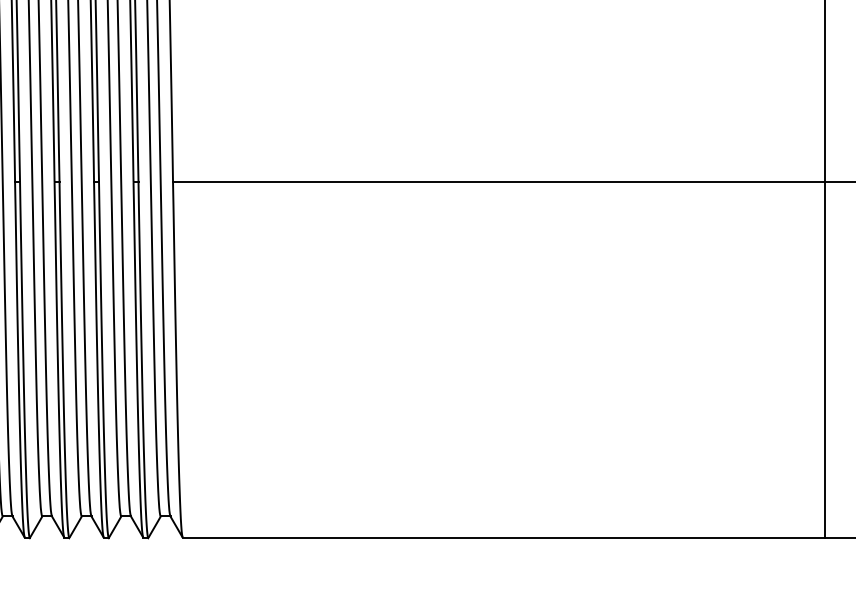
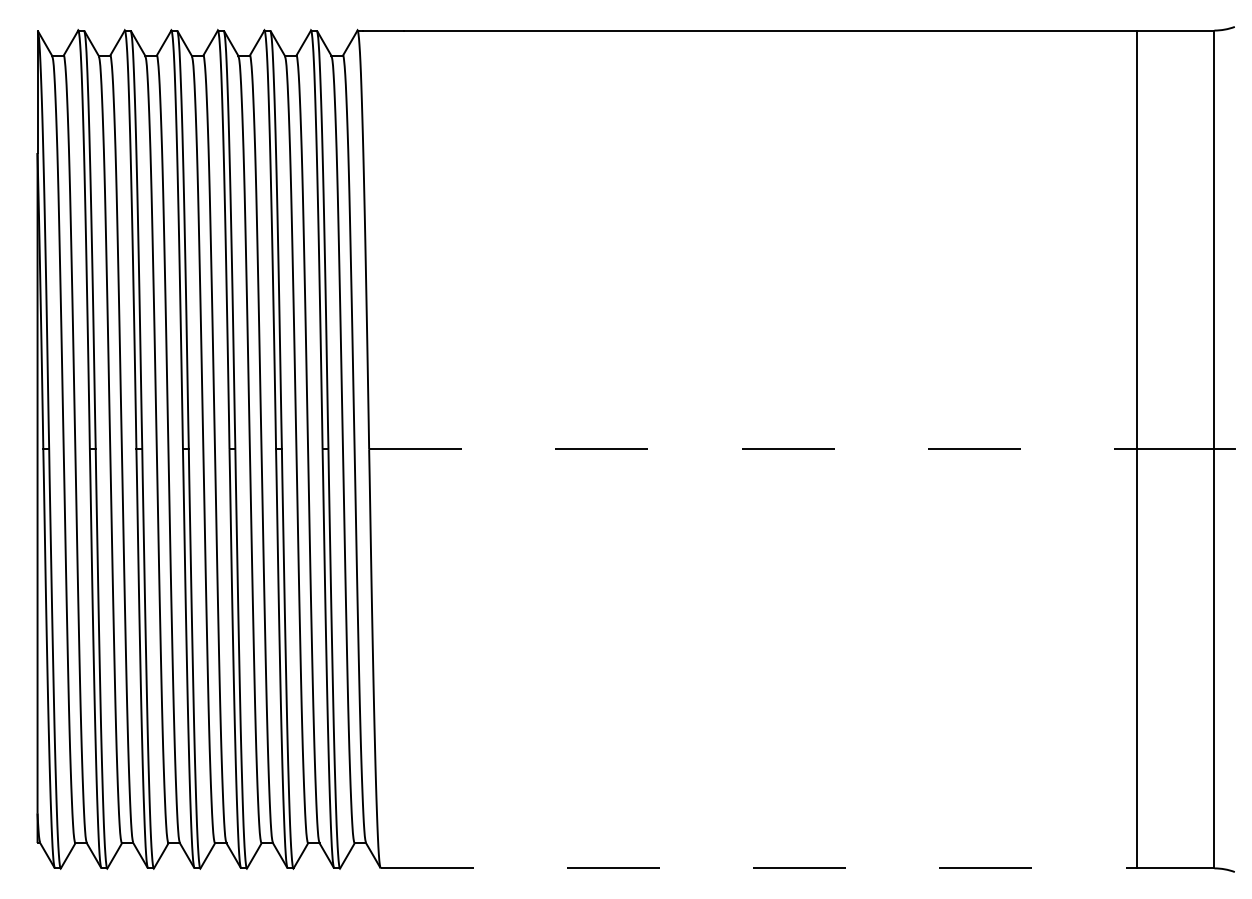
line: (499, 182) -> (753, 449), solid -> dashed
line: (504, 537) -> (759, 868), solid -> dashed

